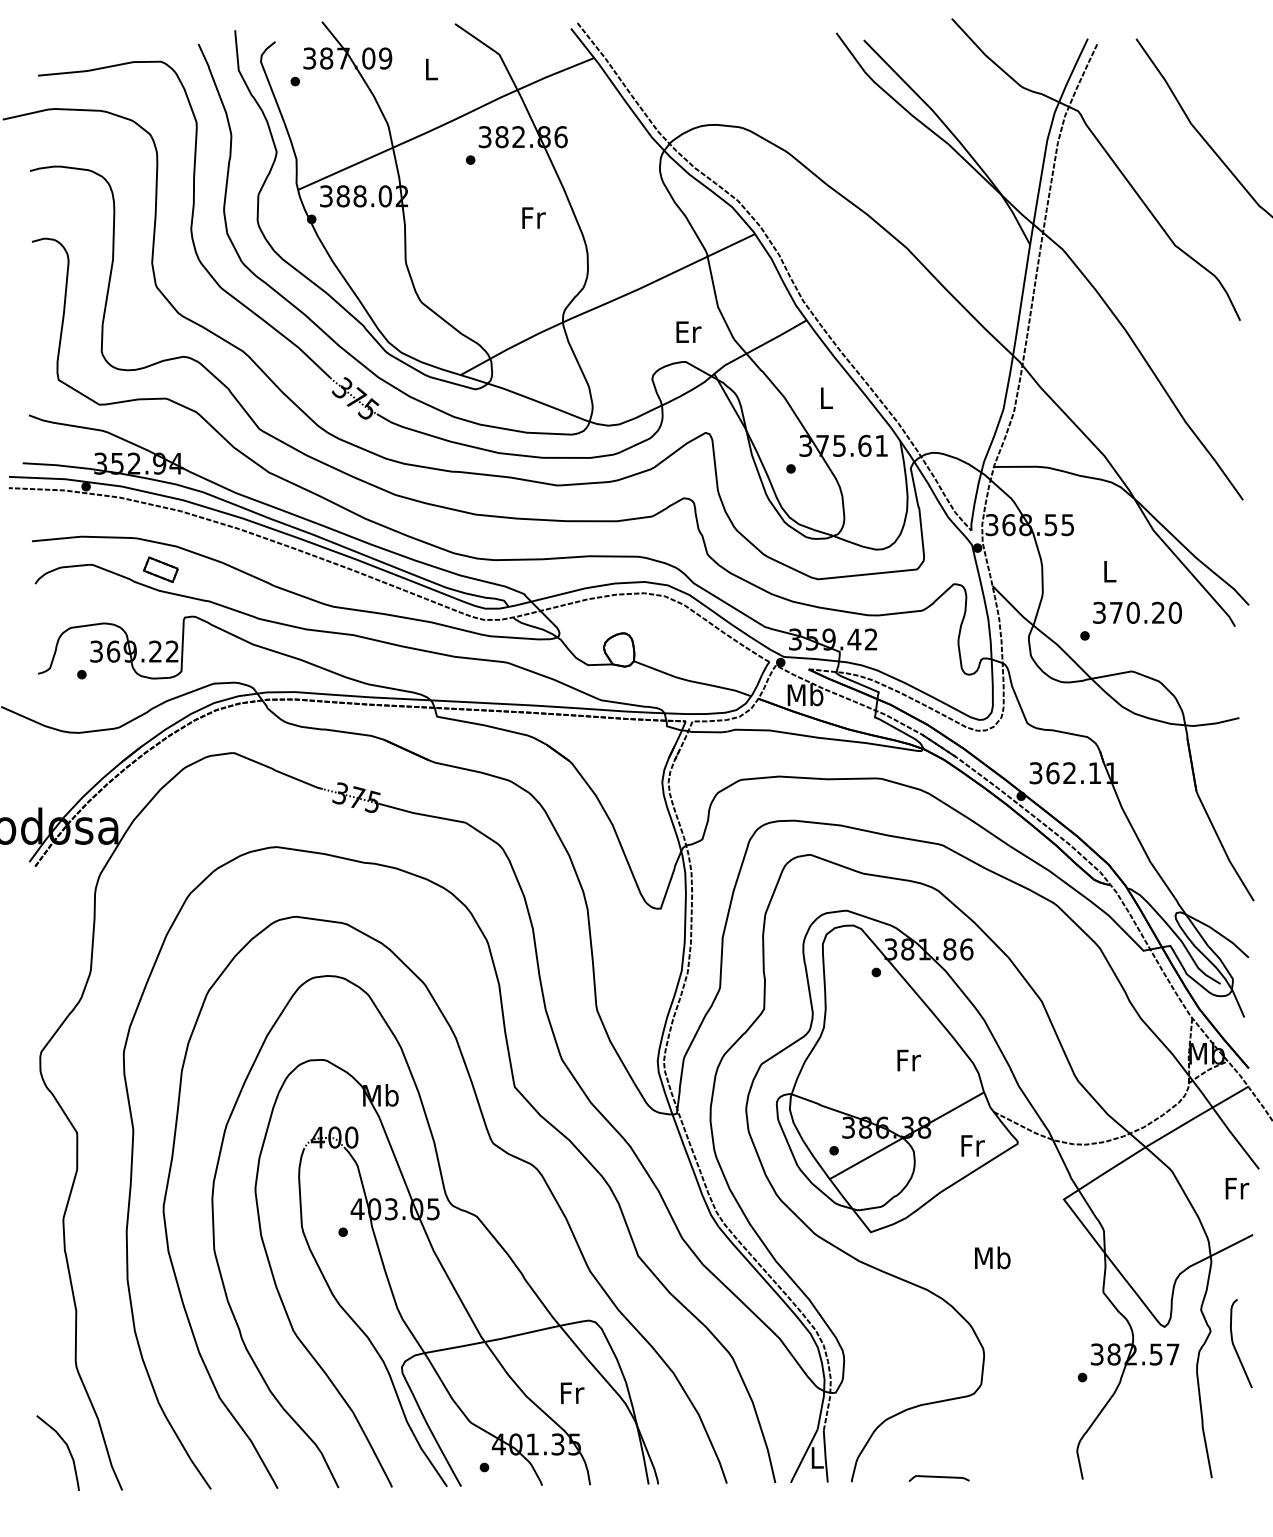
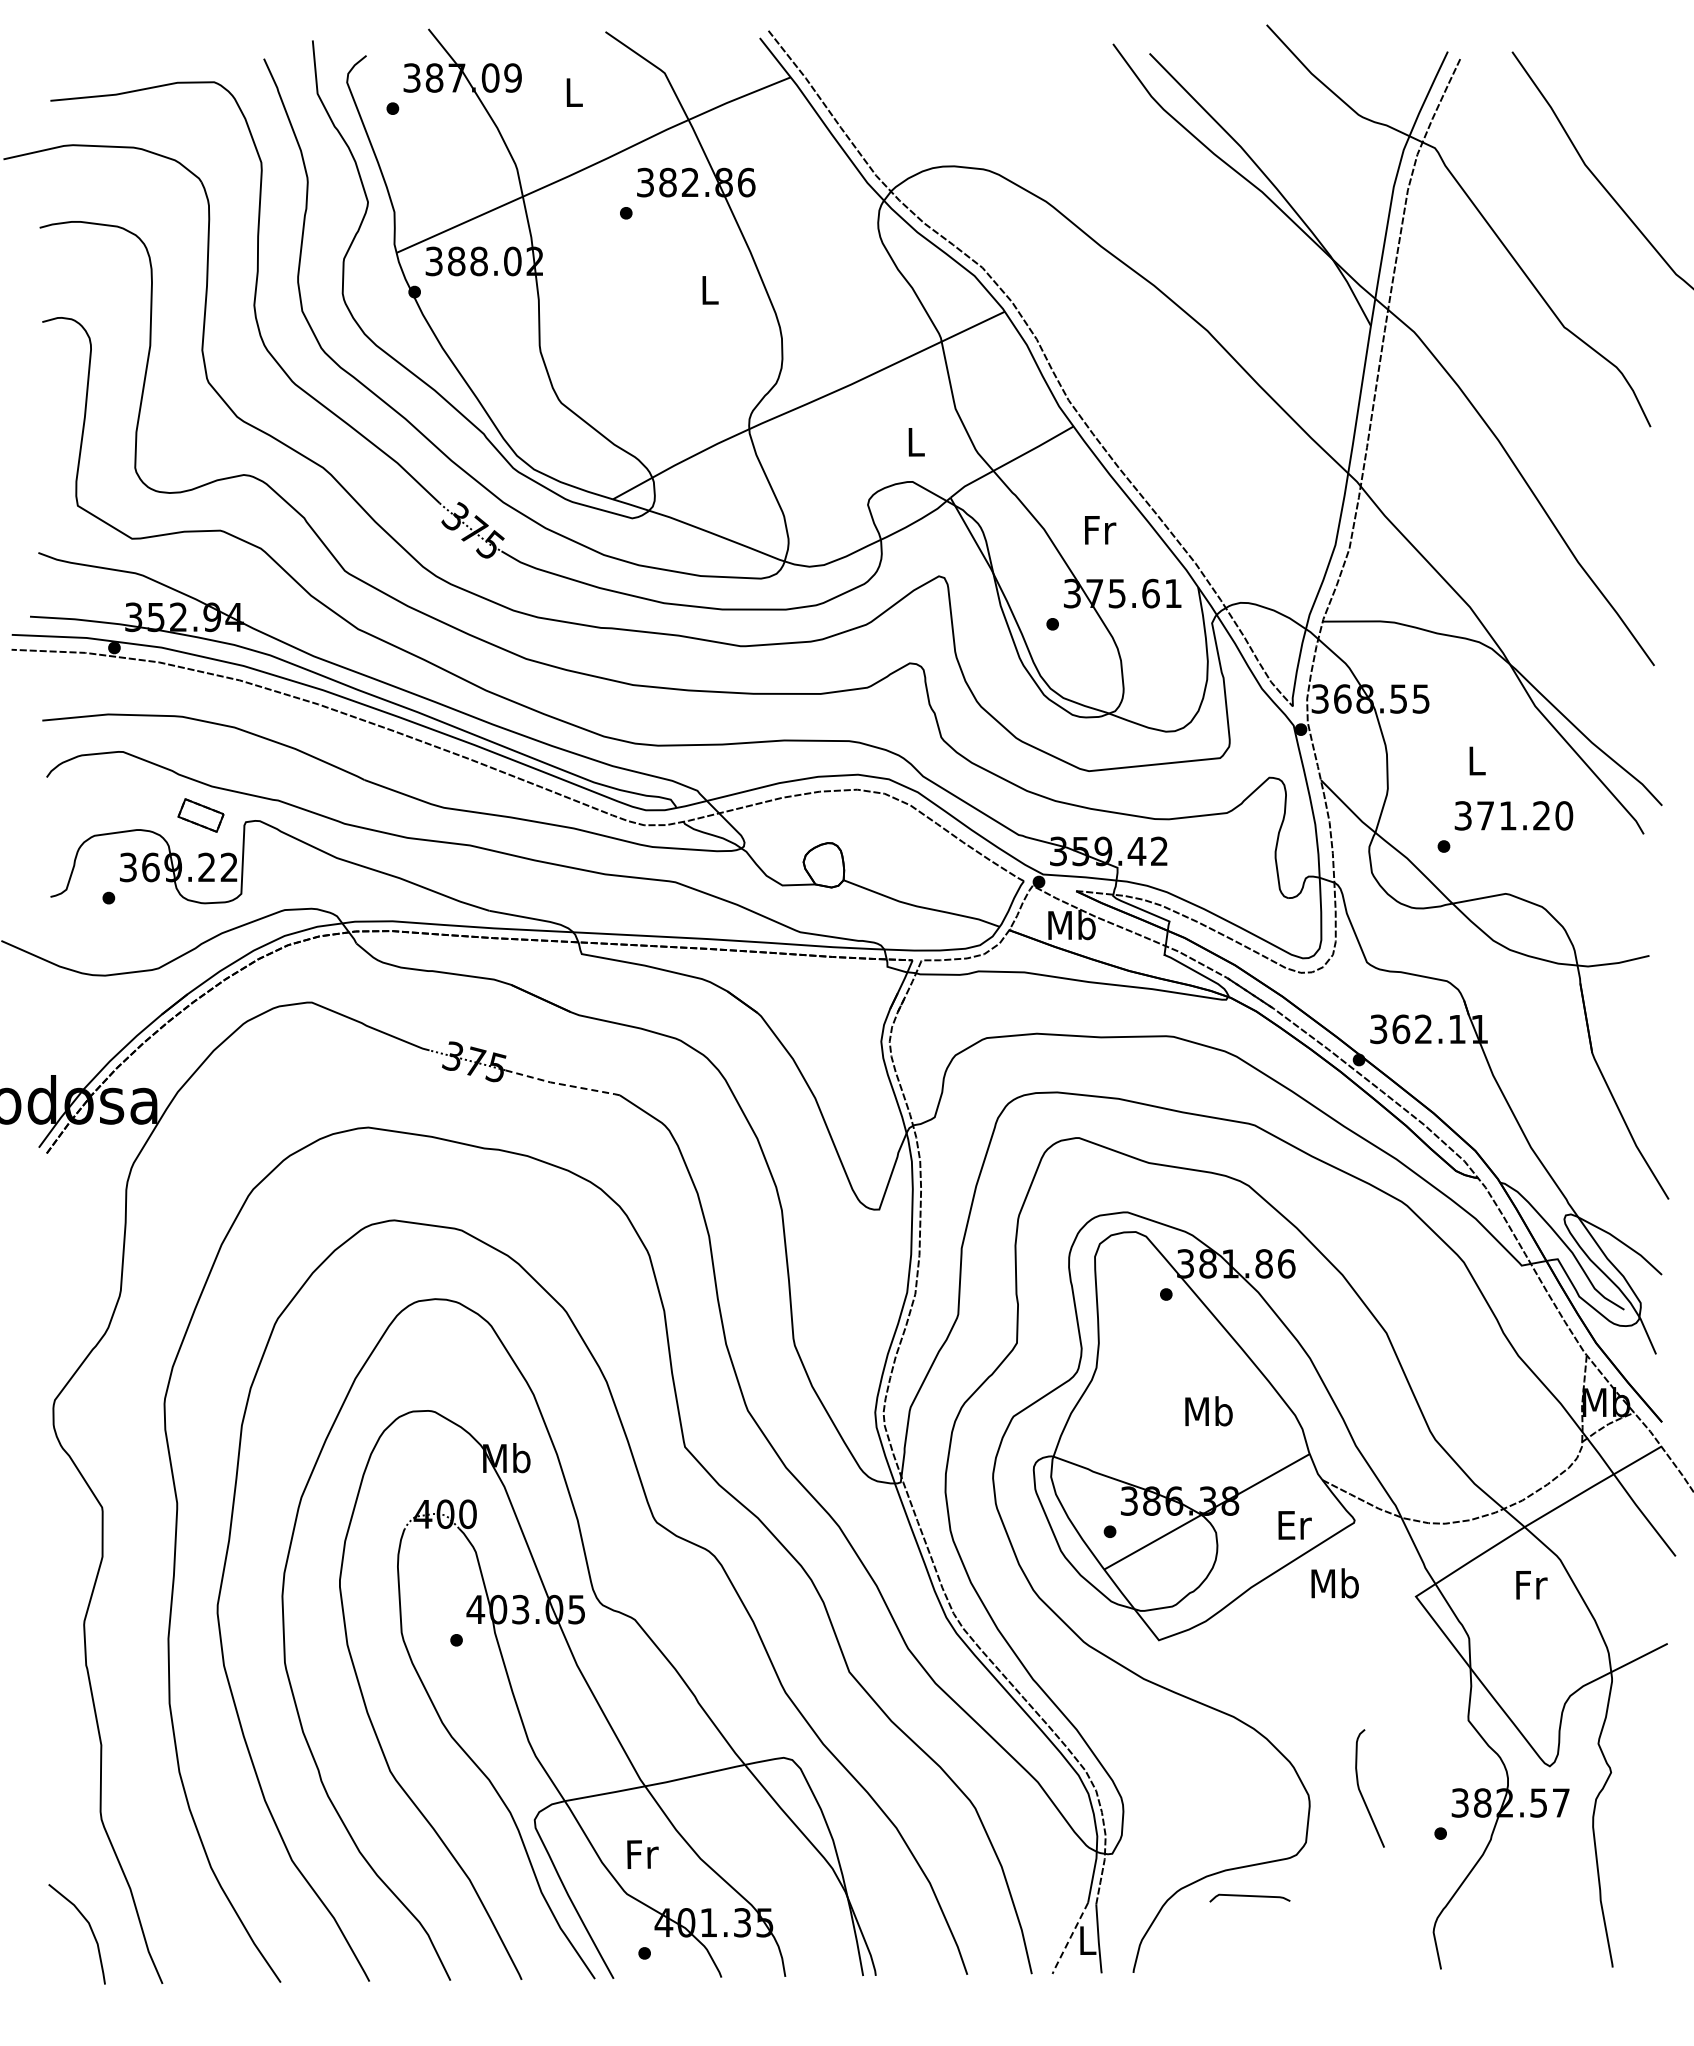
text: (533, 218) -> (710, 290), Fr -> L
text: (688, 332) -> (916, 442), Er -> L
text: (826, 398) -> (1100, 530), L -> Fr
part: (160, 569) -> (200, 815), moved
text: (1133, 612) -> (1508, 815), 370.20 -> 371.20
line: (422, 814) -> (562, 1084), solid -> dashed
text: (908, 1060) -> (1208, 1411), Fr -> Mb
text: (972, 1146) -> (1294, 1525), Fr -> Er
text: (1237, 1188) -> (1531, 1585), moved
text: (992, 1257) -> (1334, 1583), moved
curve: (1234, 1346) -> (1361, 1792), moved
text: (572, 1393) -> (642, 1854), moved
line: (804, 1456) -> (1070, 1938), solid -> dashed
curve: (938, 1477) -> (1249, 1896), moved

